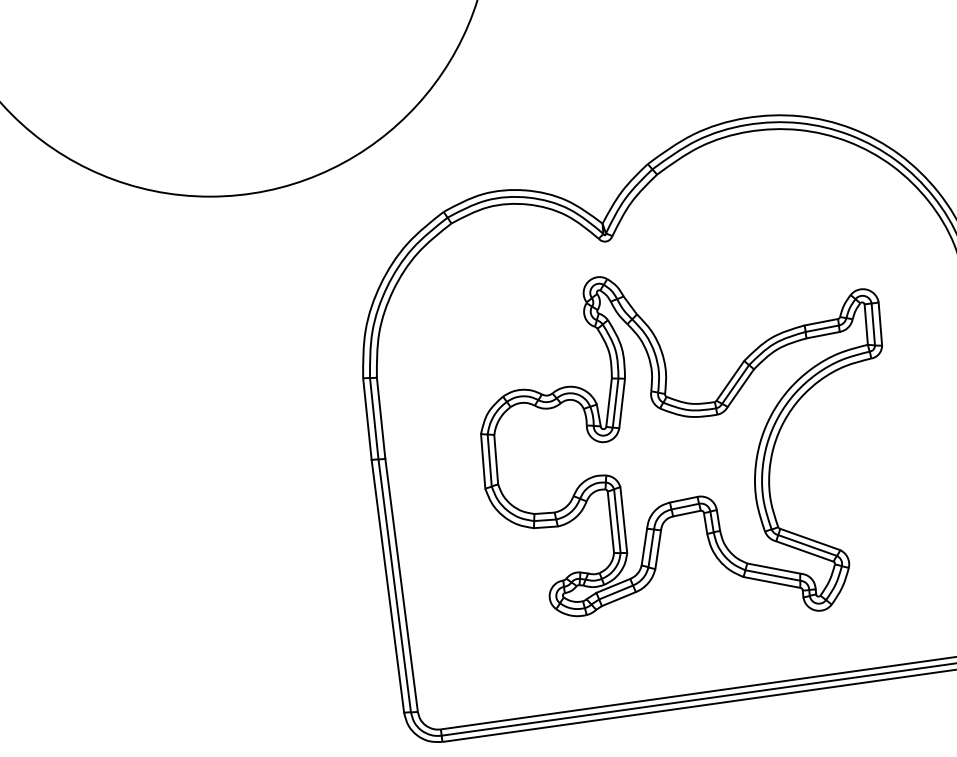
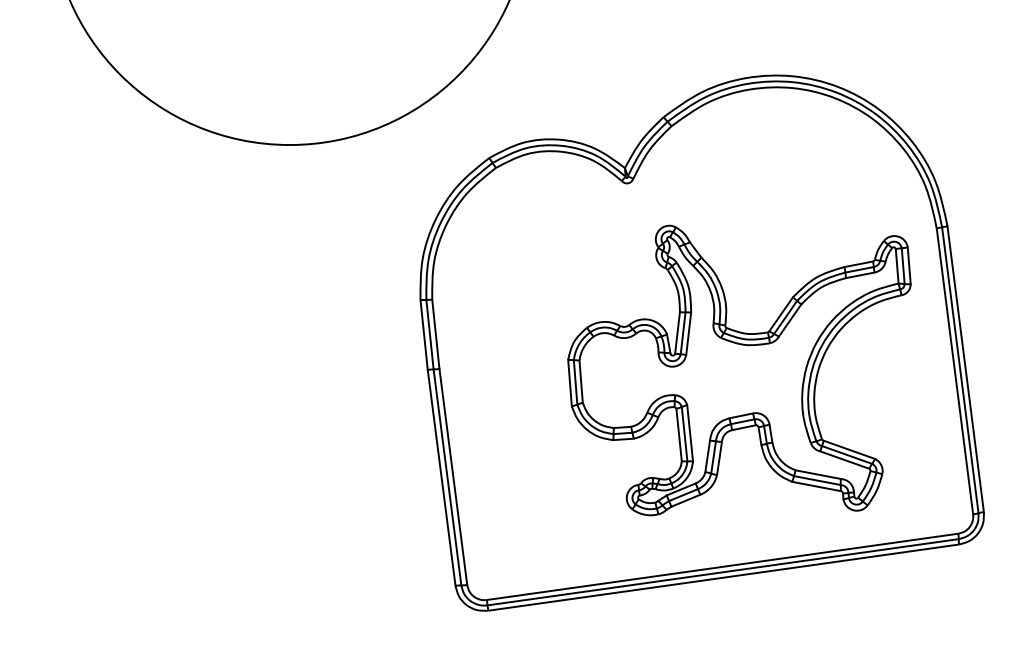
part: (681, 446) -> (739, 370), moved

